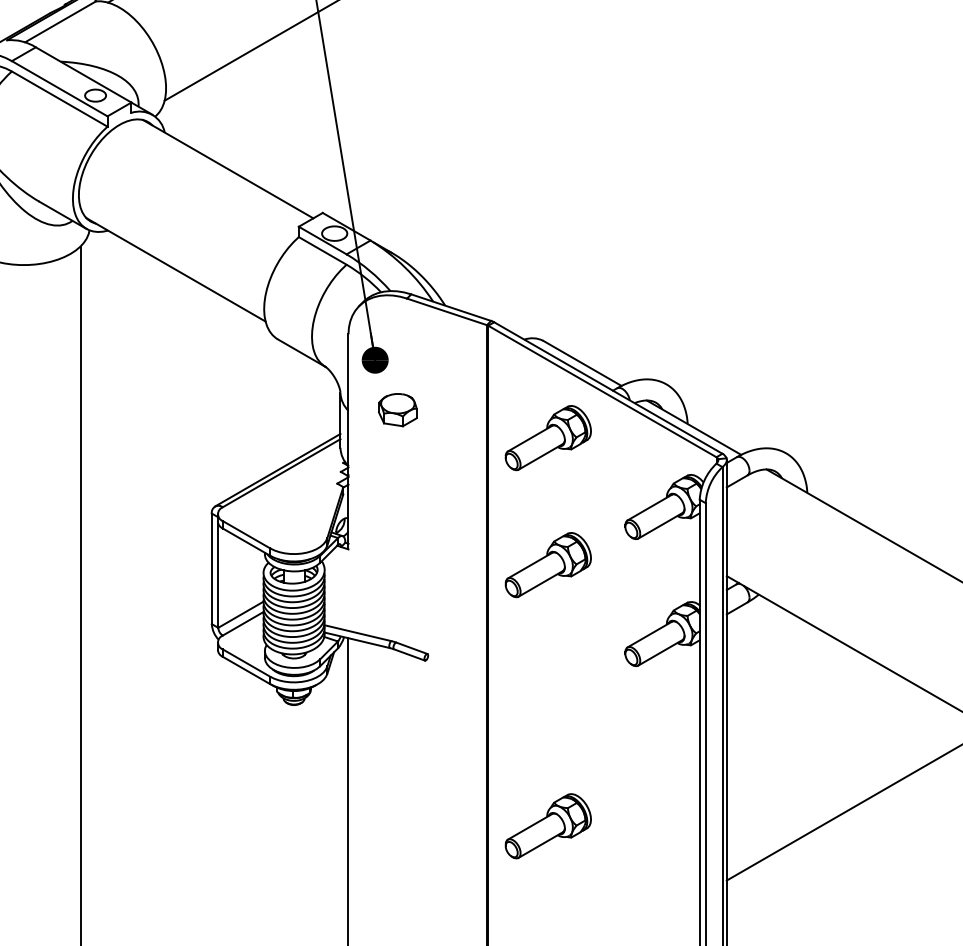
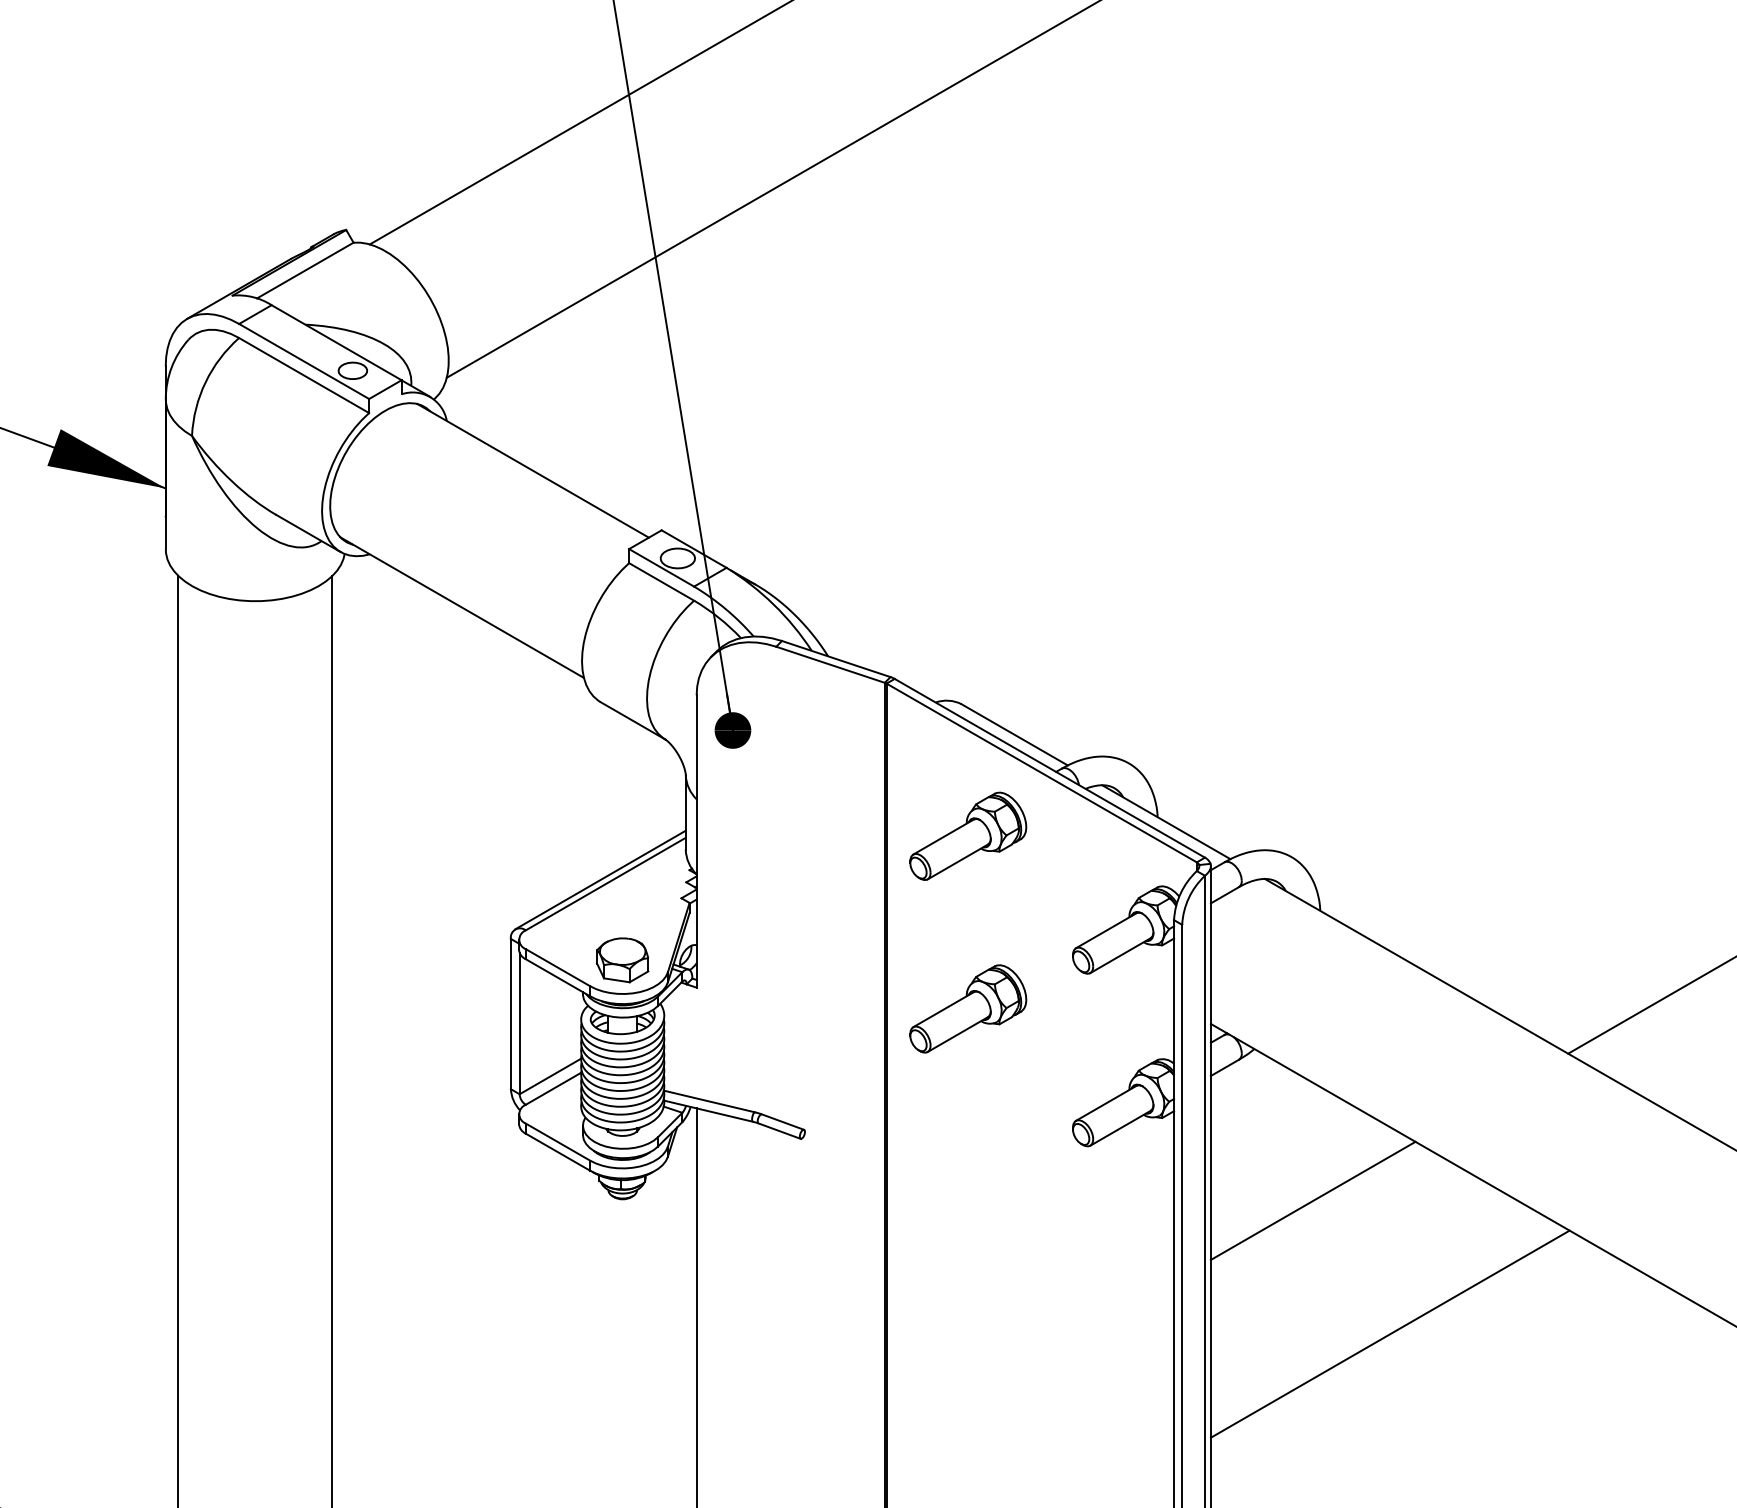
part: (397, 410) -> (622, 960), moved
line: (801, 706) -> (1312, 1200), added
part: (548, 825) -> (968, 1363), removed

